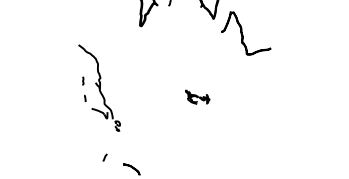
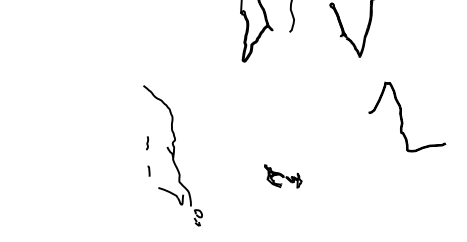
curve: (243, 34) -> (403, 118), moved
part: (197, 96) -> (282, 175), moved

